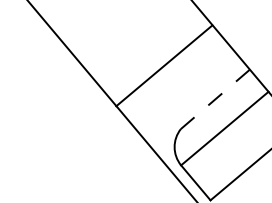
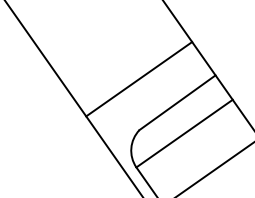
line: (164, 65) -> (139, 78), moved
line: (215, 99) -> (177, 102), dashed -> solid

